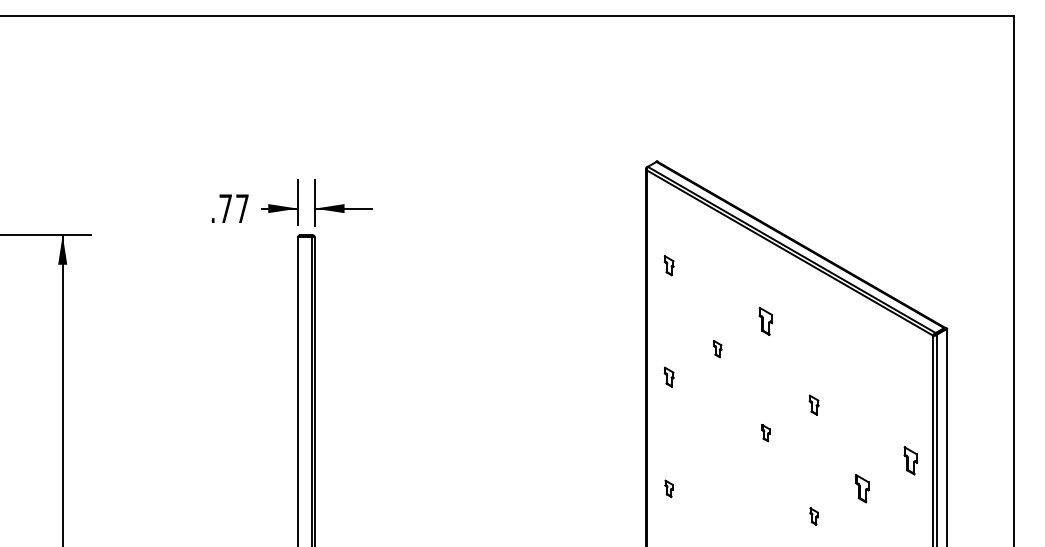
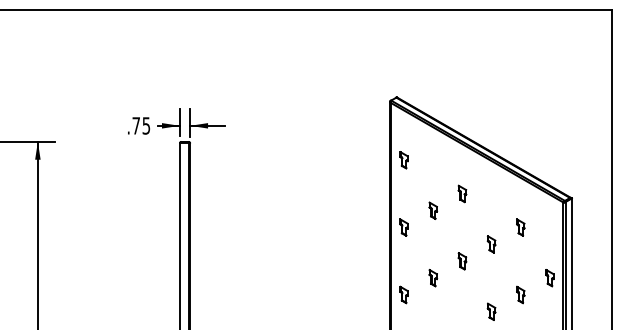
text: (242, 208) -> (146, 125), .77 -> .75
part: (668, 266) -> (403, 160), size x1.43
part: (717, 348) -> (433, 210), size x1.67
part: (668, 377) -> (403, 227), size x1.43
part: (862, 377) -> (520, 227), added
part: (813, 405) -> (491, 244), size x1.43
part: (765, 433) -> (462, 261), size x1.67
part: (717, 461) -> (433, 278), added
part: (668, 487) -> (403, 294), size x1.67
part: (813, 516) -> (491, 311), size x1.67

